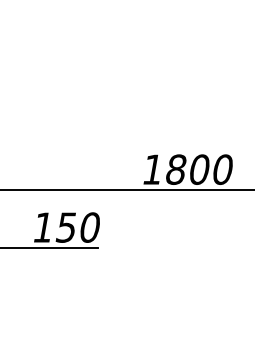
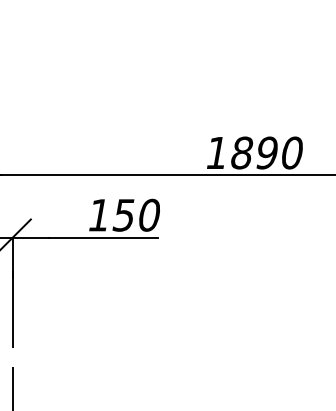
text: (198, 169) -> (266, 152), 1800 -> 1890

